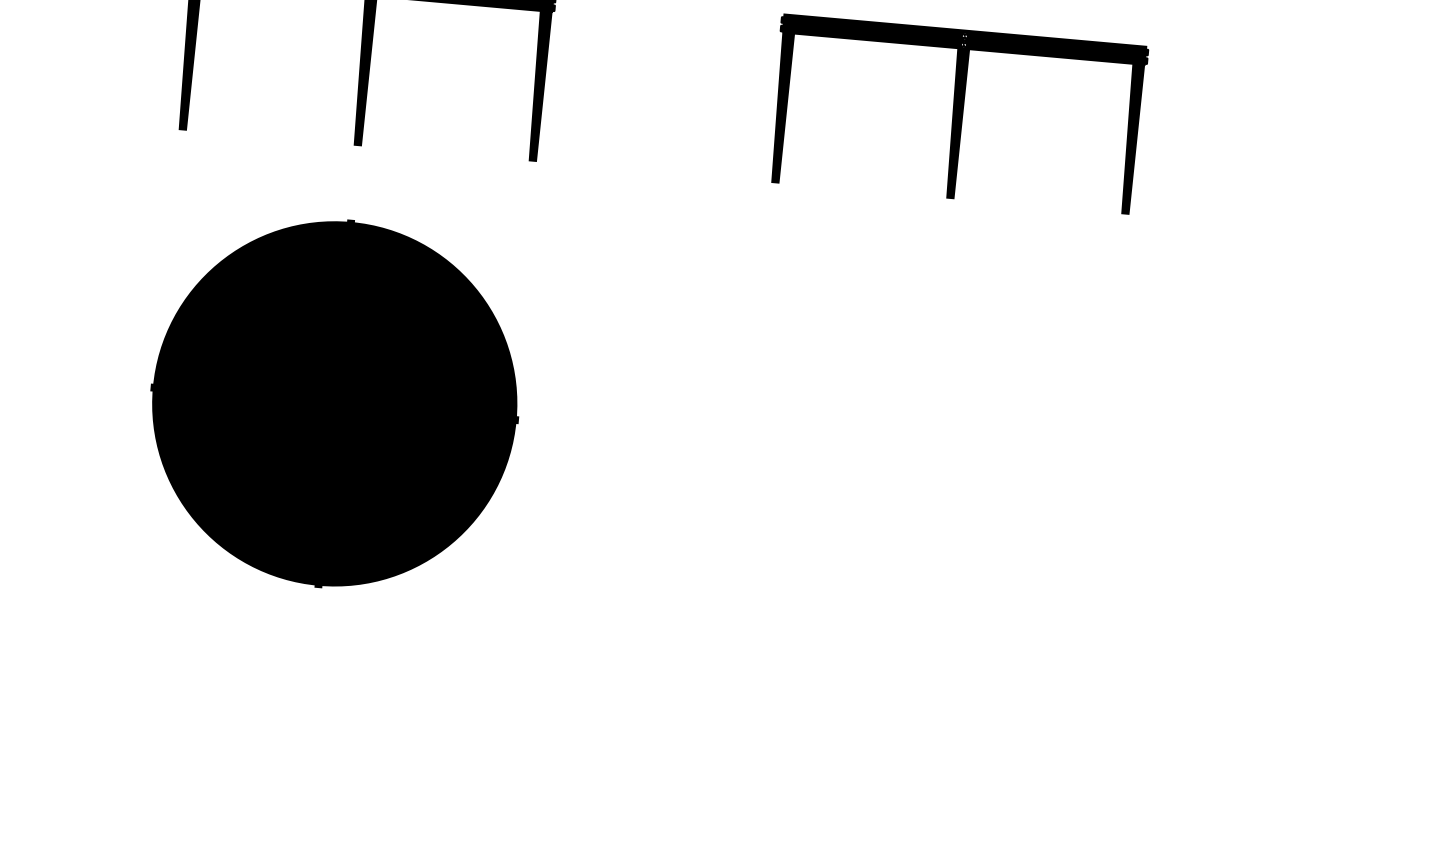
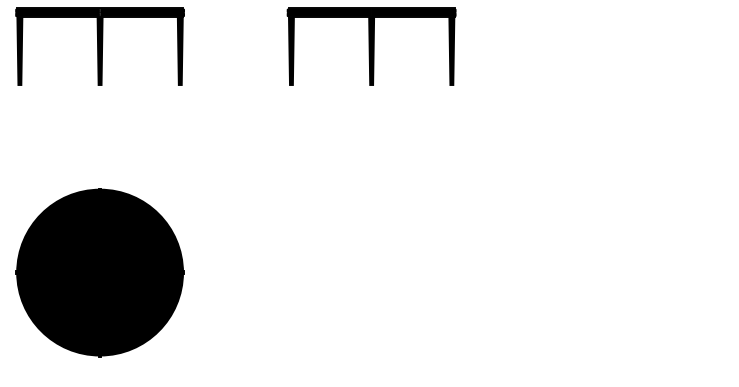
part: (333, 403) -> (99, 272), moved

